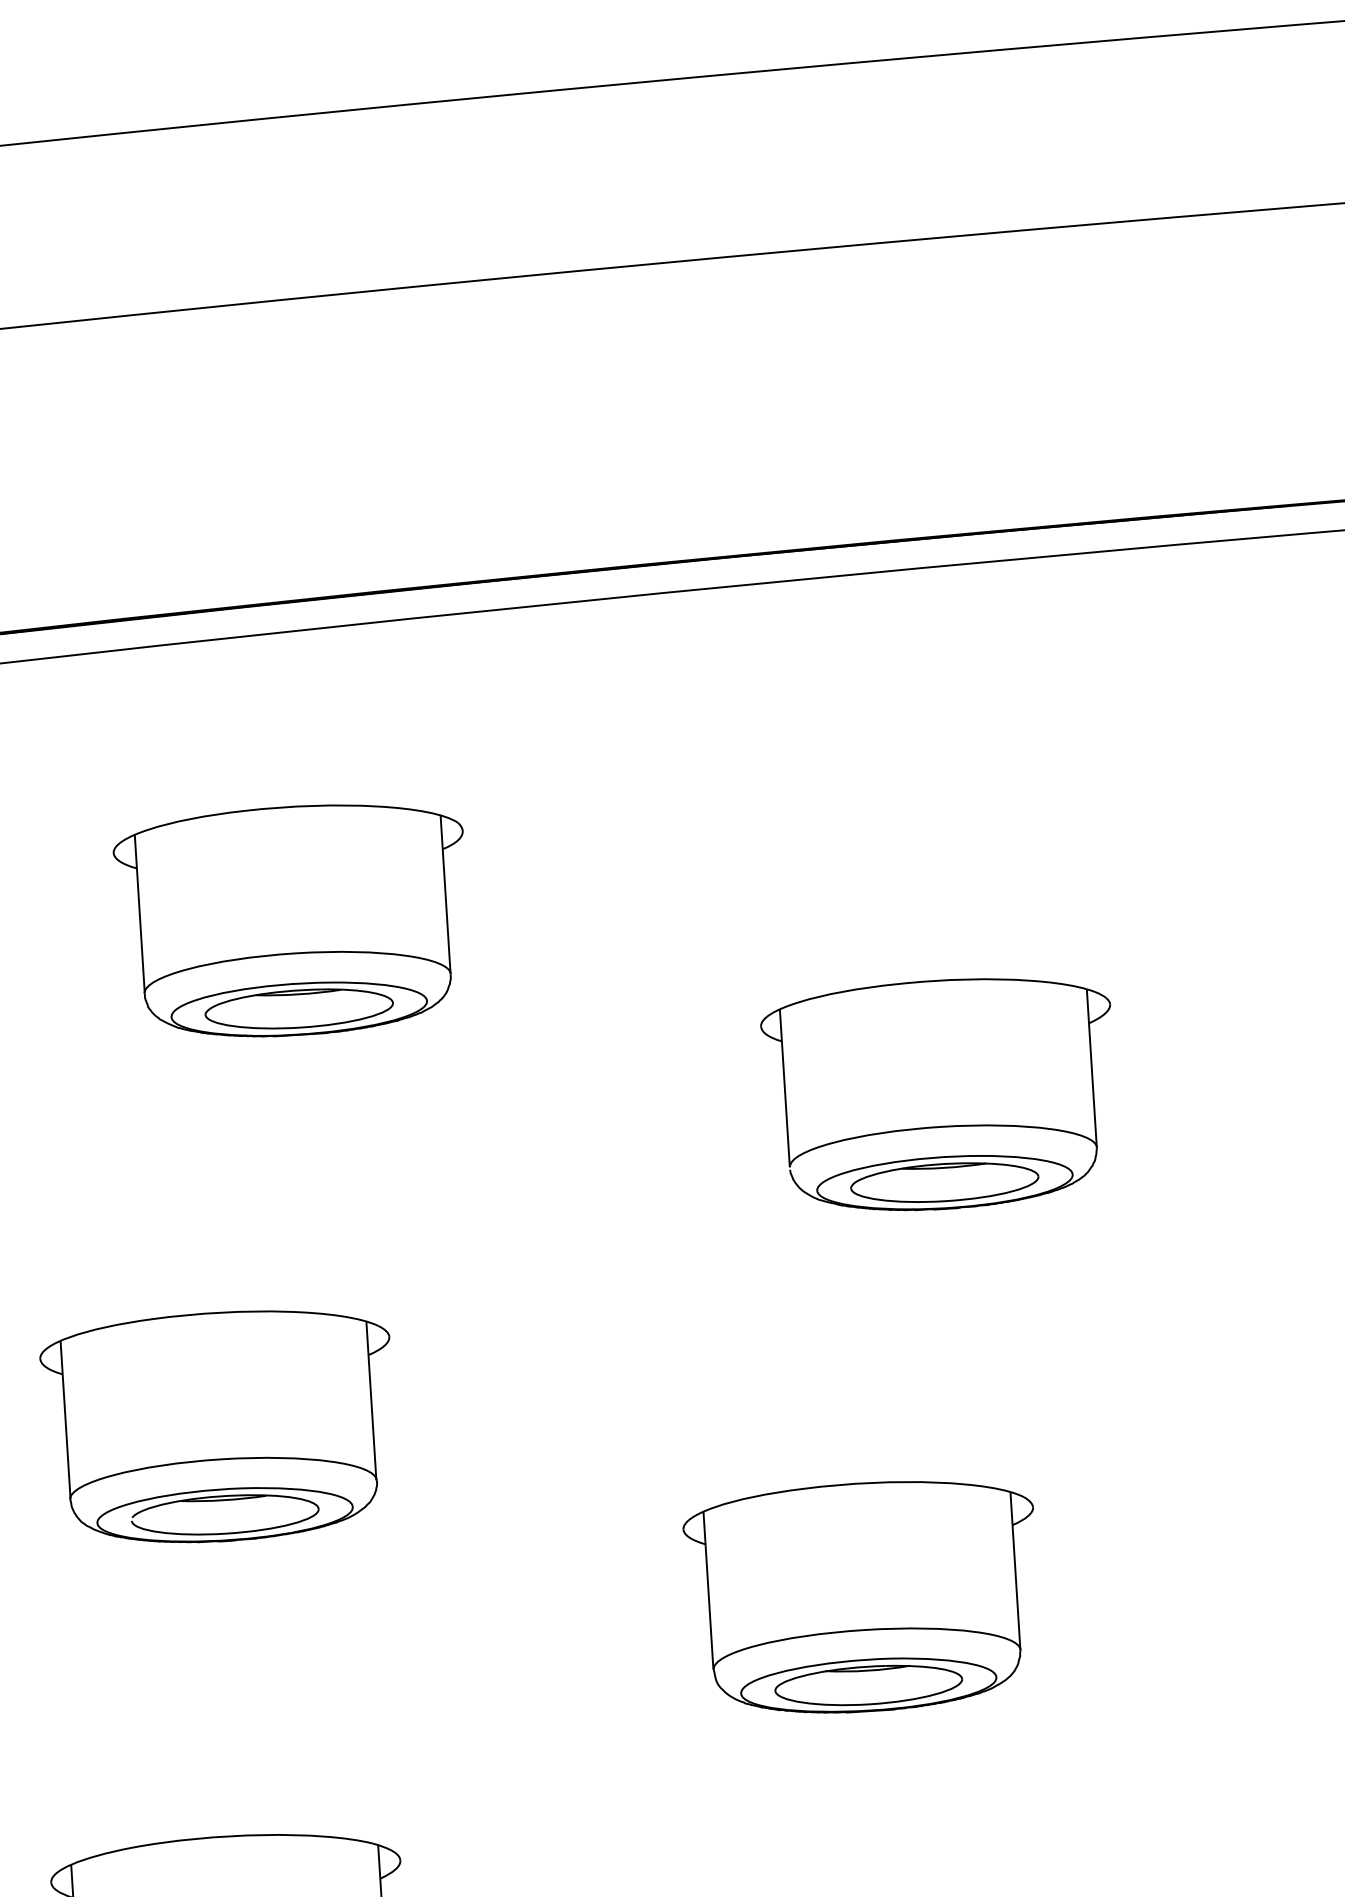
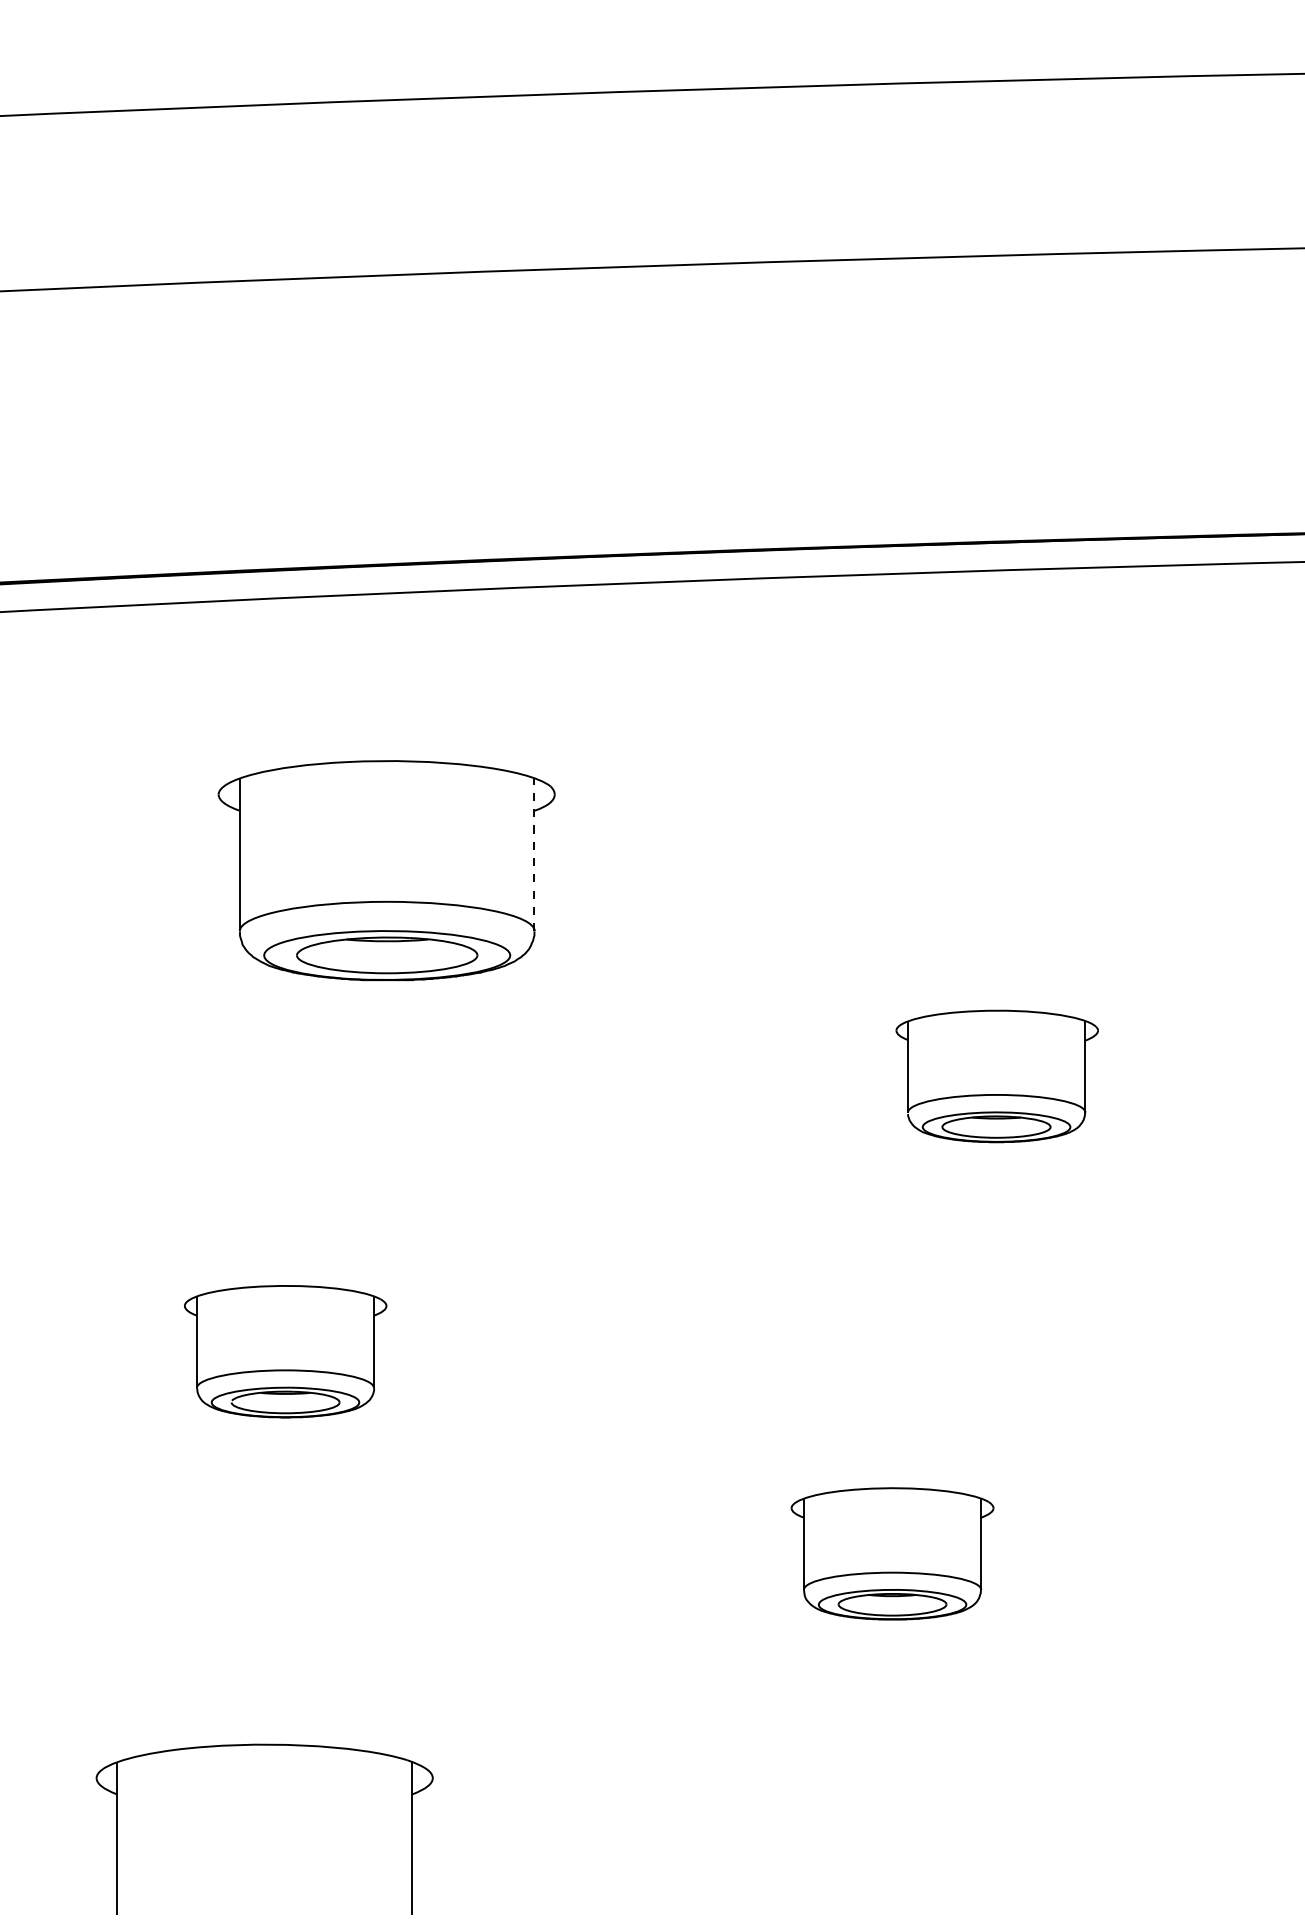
line: (445, 894) -> (534, 854), solid -> dashed
part: (940, 1094) -> (997, 1076), size x0.6
part: (219, 1427) -> (285, 1351), size x0.6
part: (863, 1597) -> (892, 1553), size x0.6

